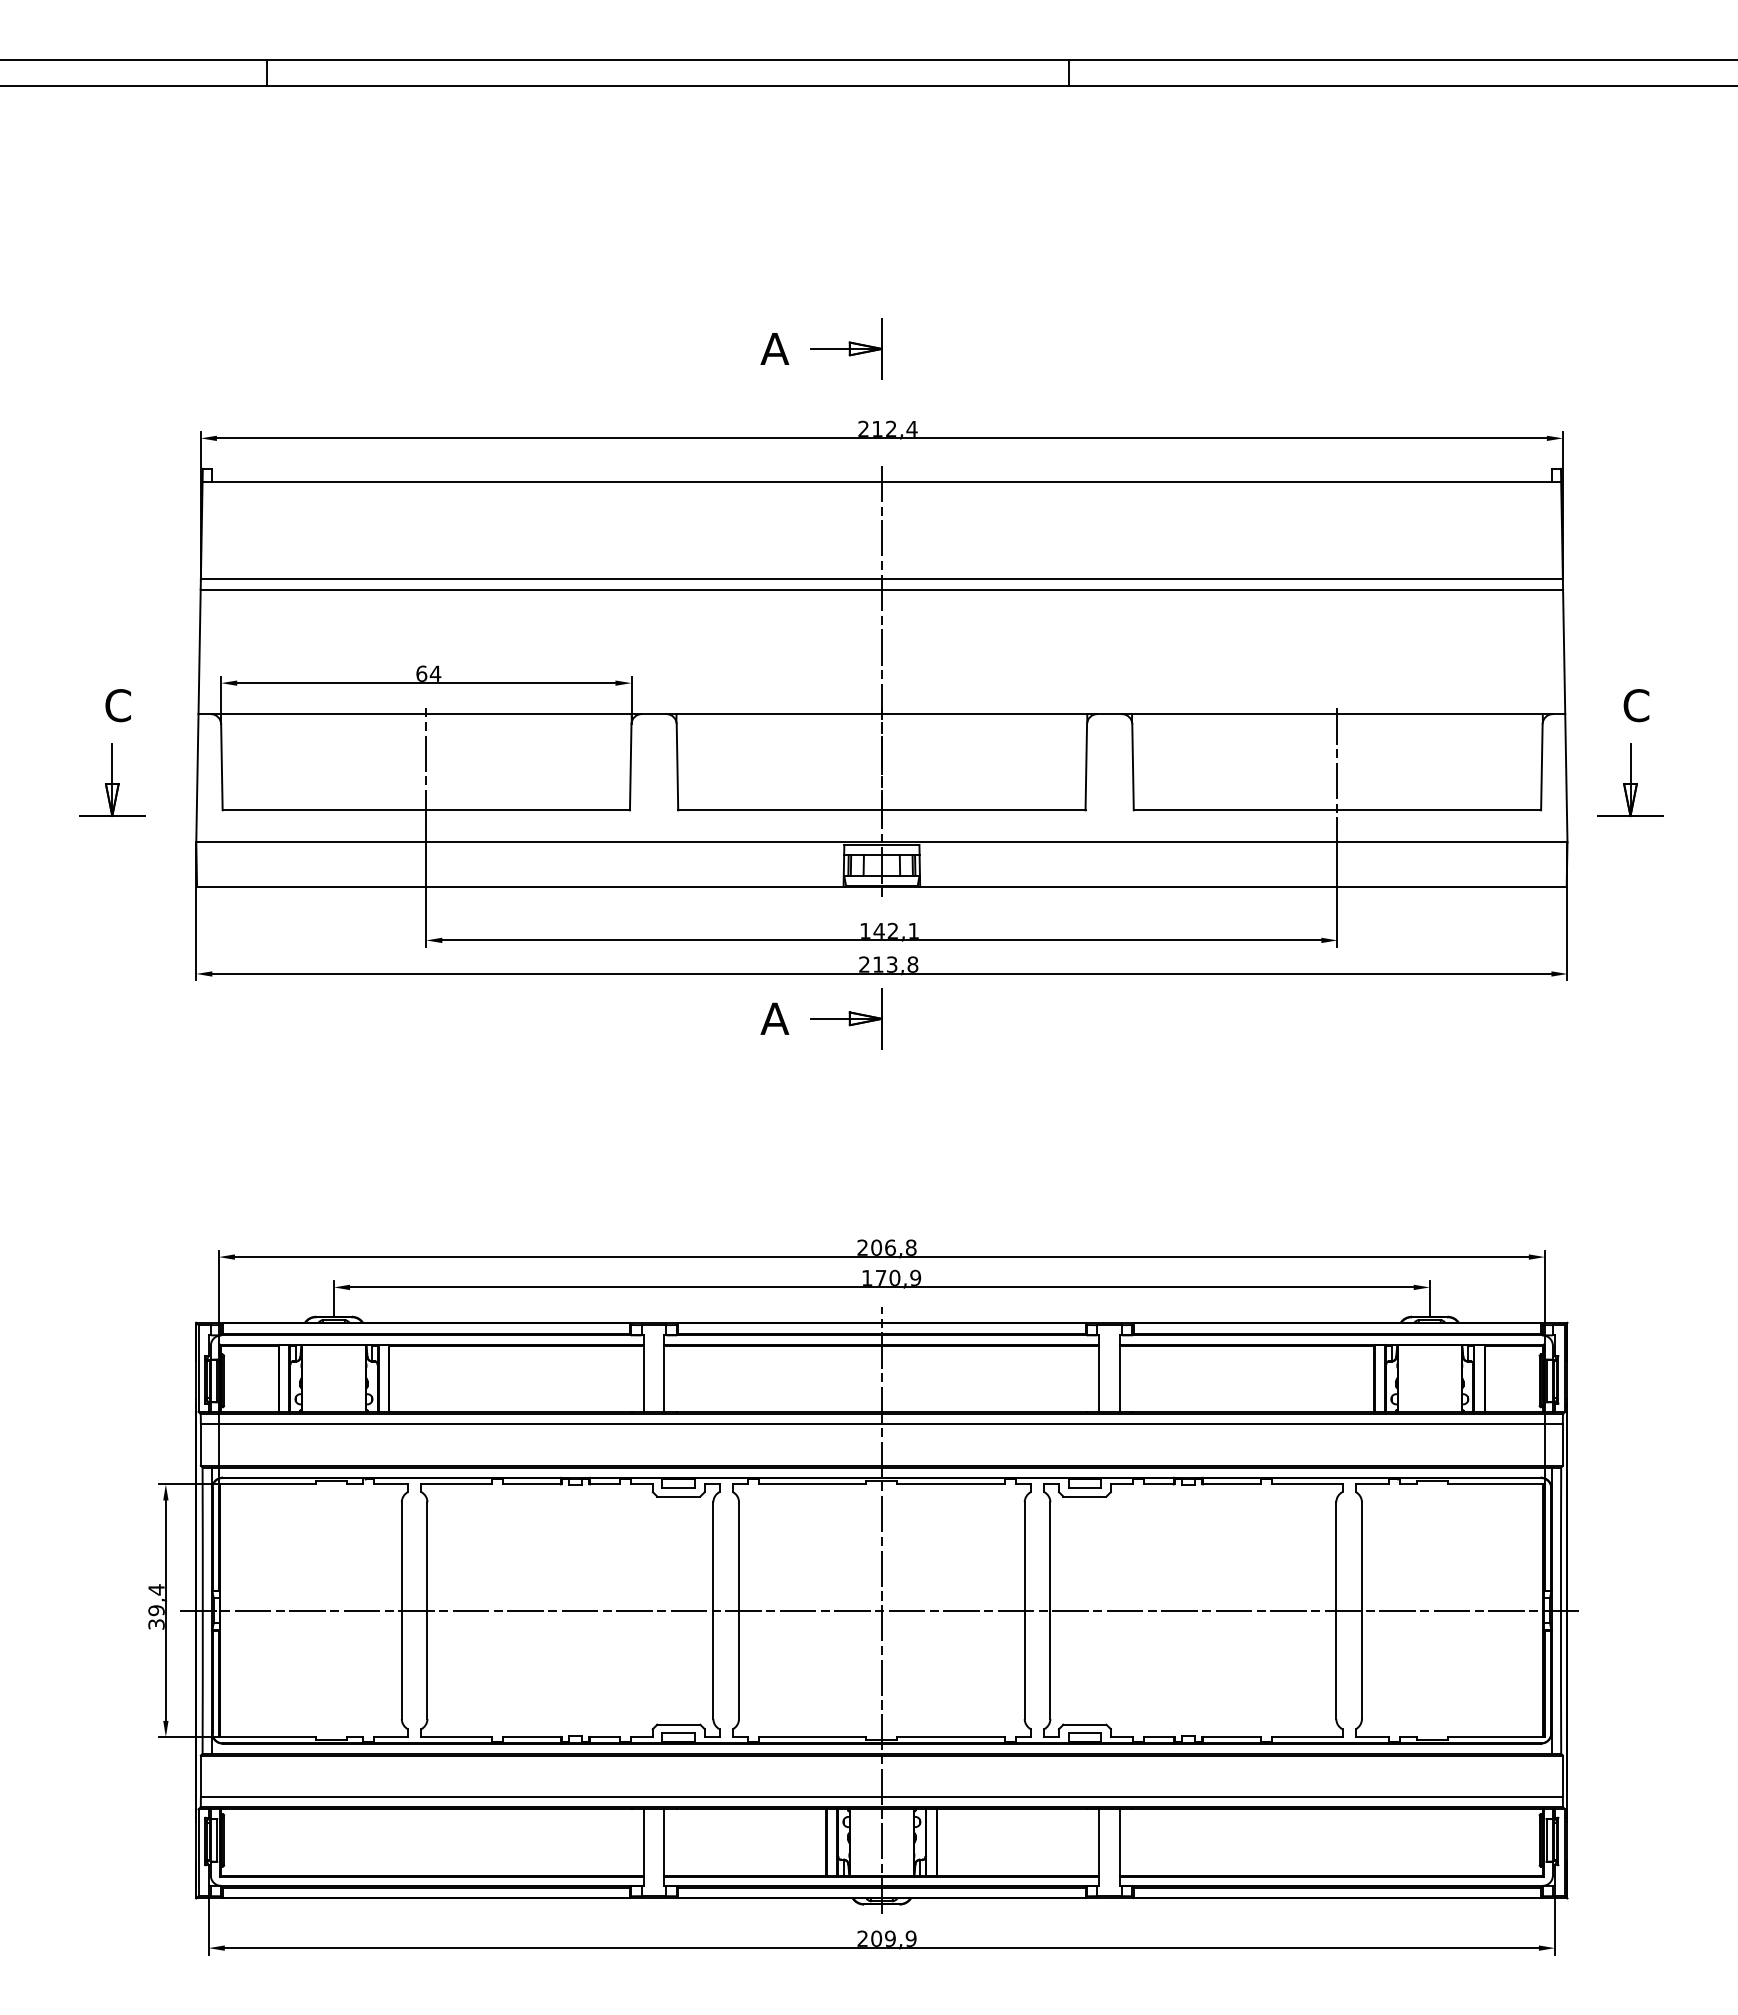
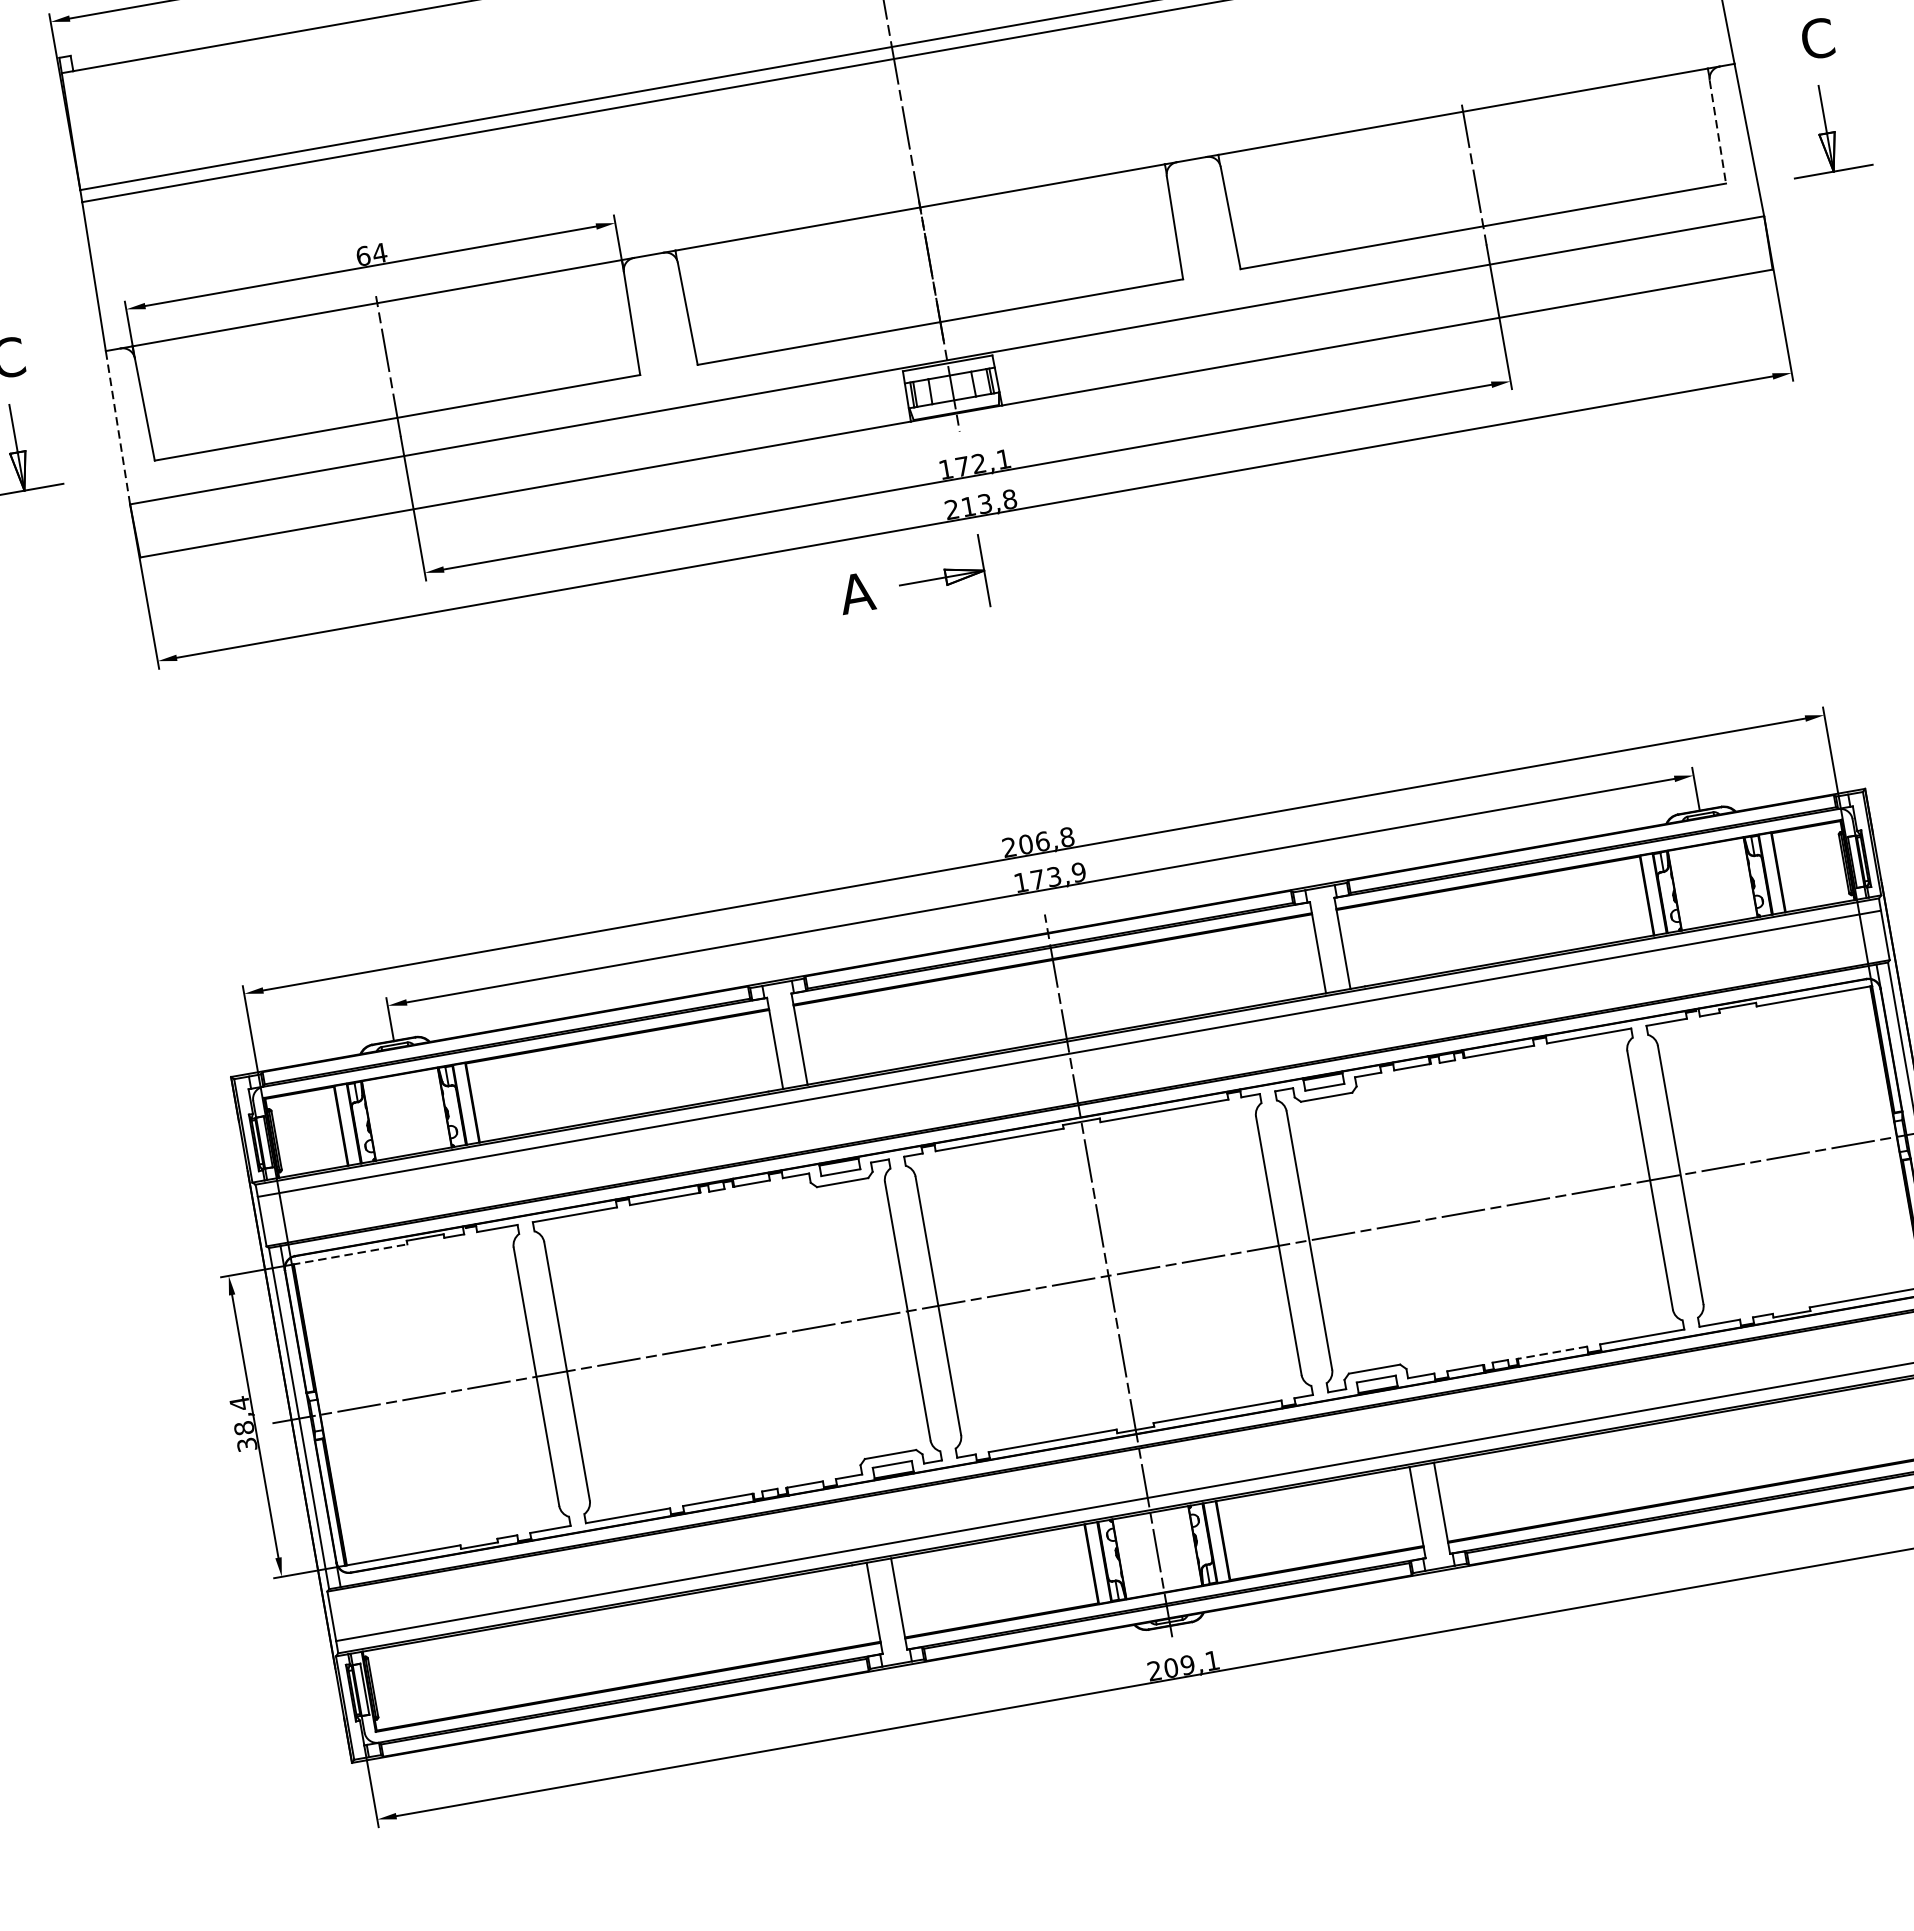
line: (1541, 767) -> (1717, 132), solid -> dashed
line: (197, 777) -> (117, 426), solid -> dashed
text: (878, 930) -> (961, 466), 142,1 -> 172,1
text: (894, 1277) -> (1053, 876), 170,9 -> 173,9
line: (267, 1484) -> (349, 1254), solid -> dashed
text: (156, 1610) -> (244, 1428), 39,4 -> 38,4
line: (1231, 1736) -> (1551, 1352), solid -> dashed
text: (910, 1938) -> (1211, 1660), 209,9 -> 209,1

